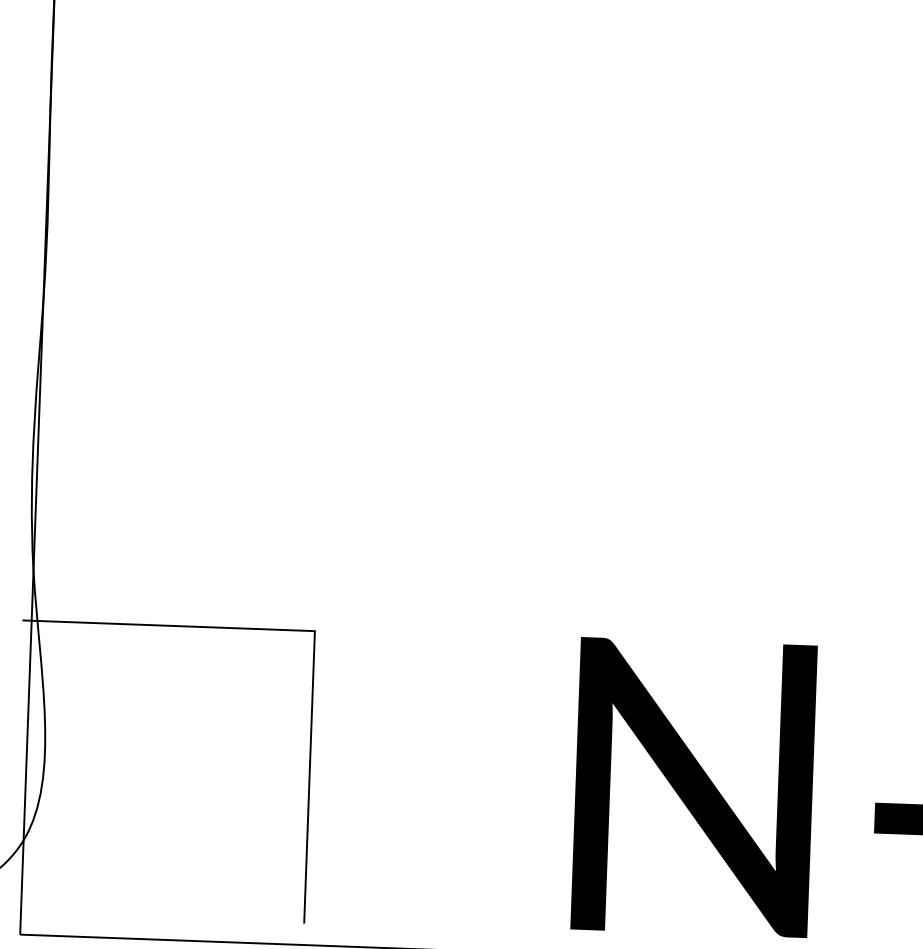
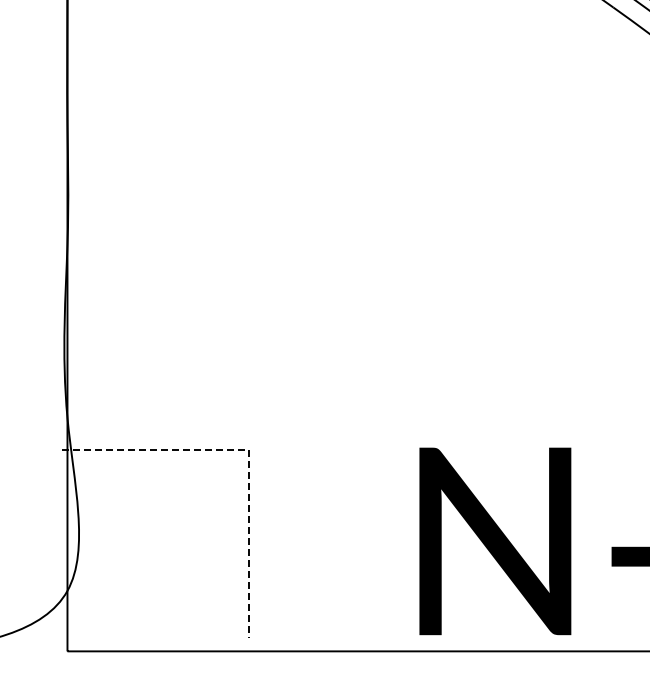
line: (315, 631) -> (249, 450), solid -> dashed

